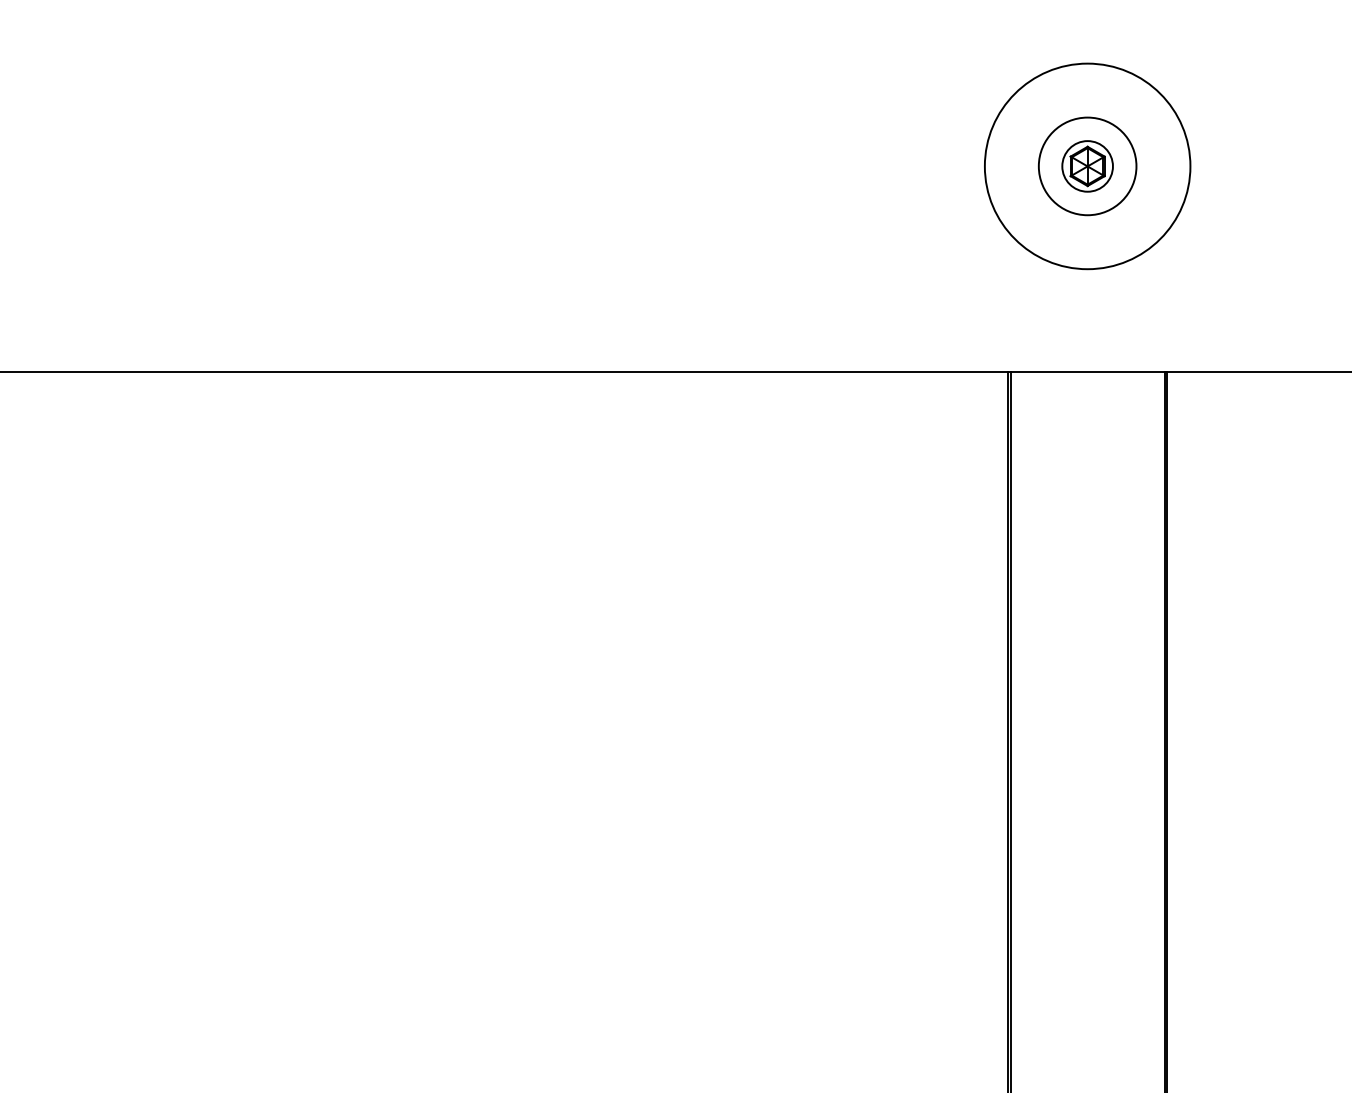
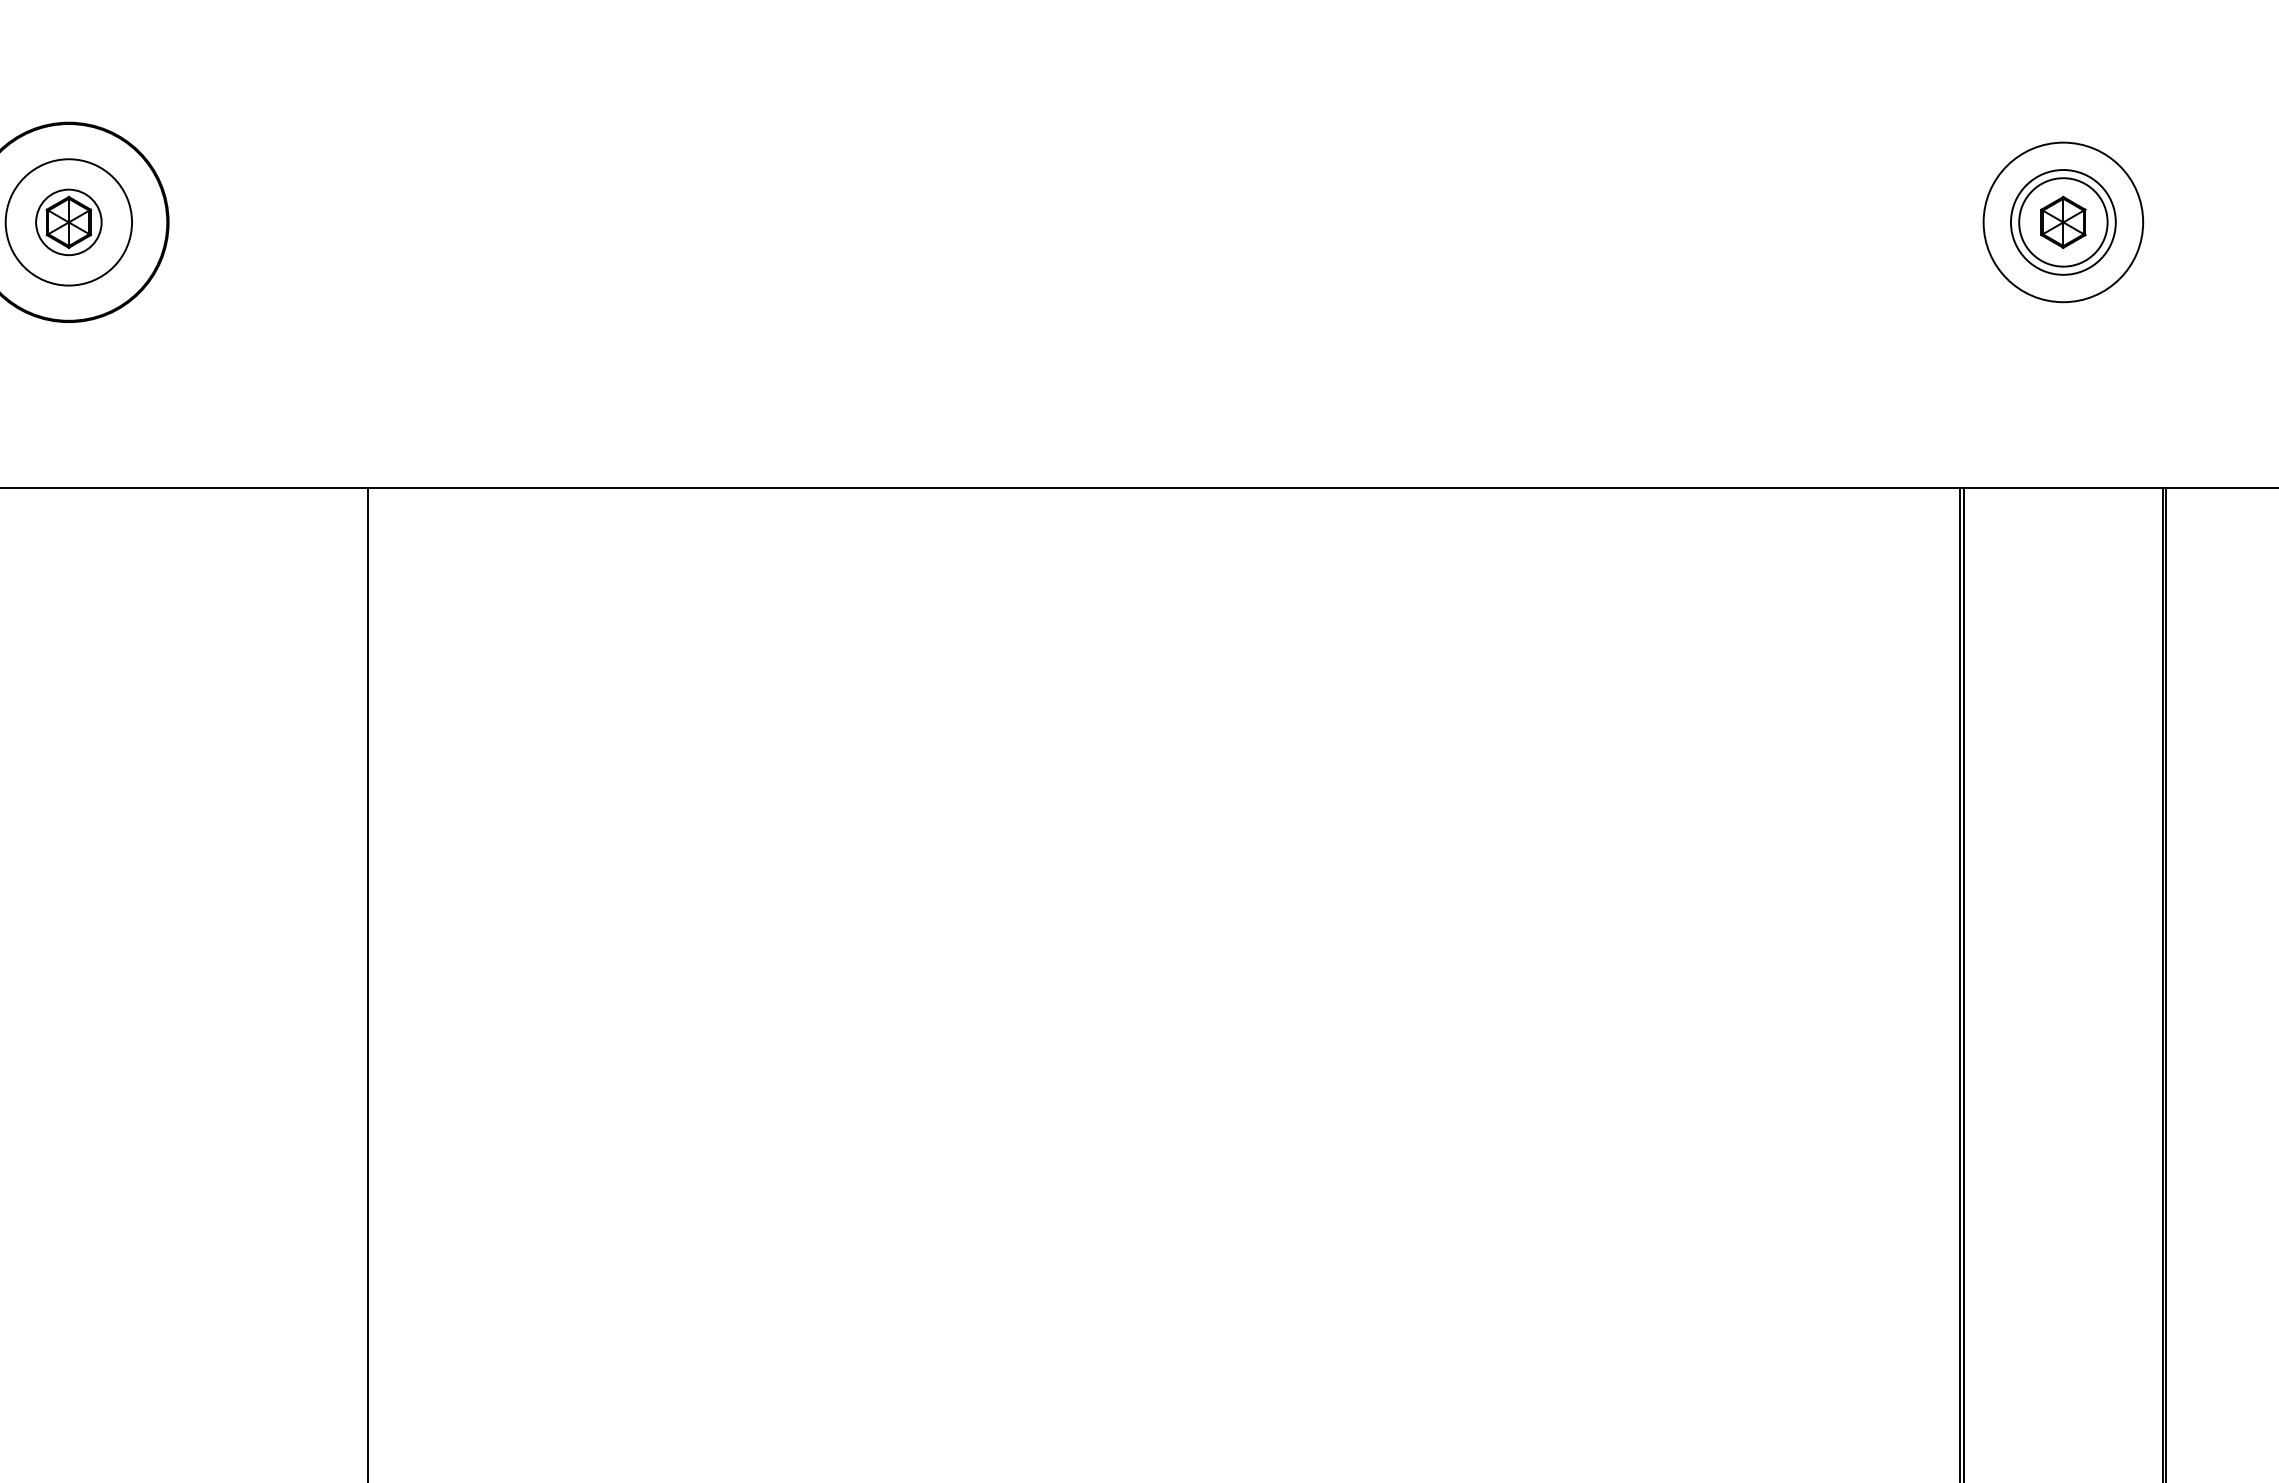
circle: (1087, 166) -> (2063, 222), size x0.6
circle: (1087, 166) -> (2063, 222), size x0.7
circle: (1087, 166) -> (2063, 222), size x1.6

